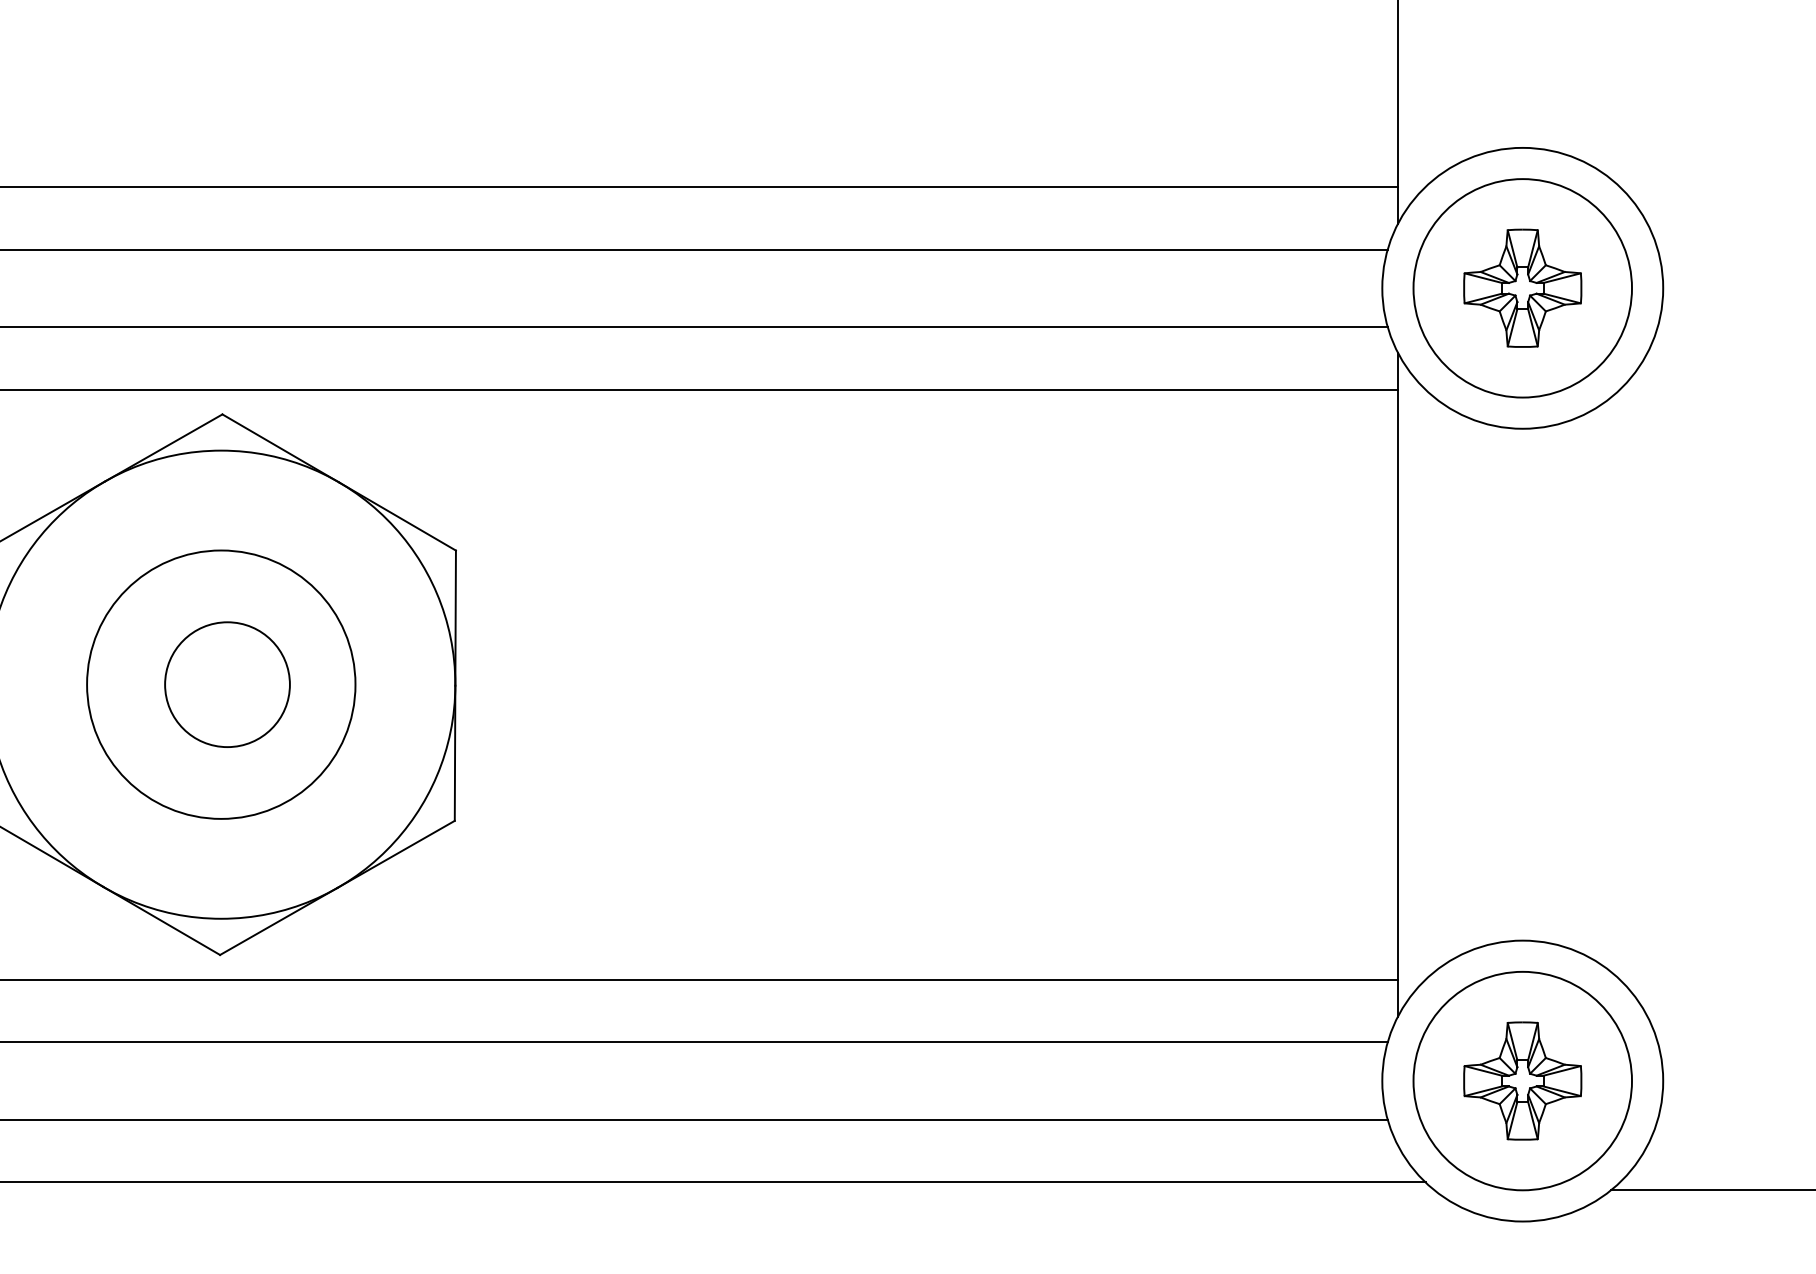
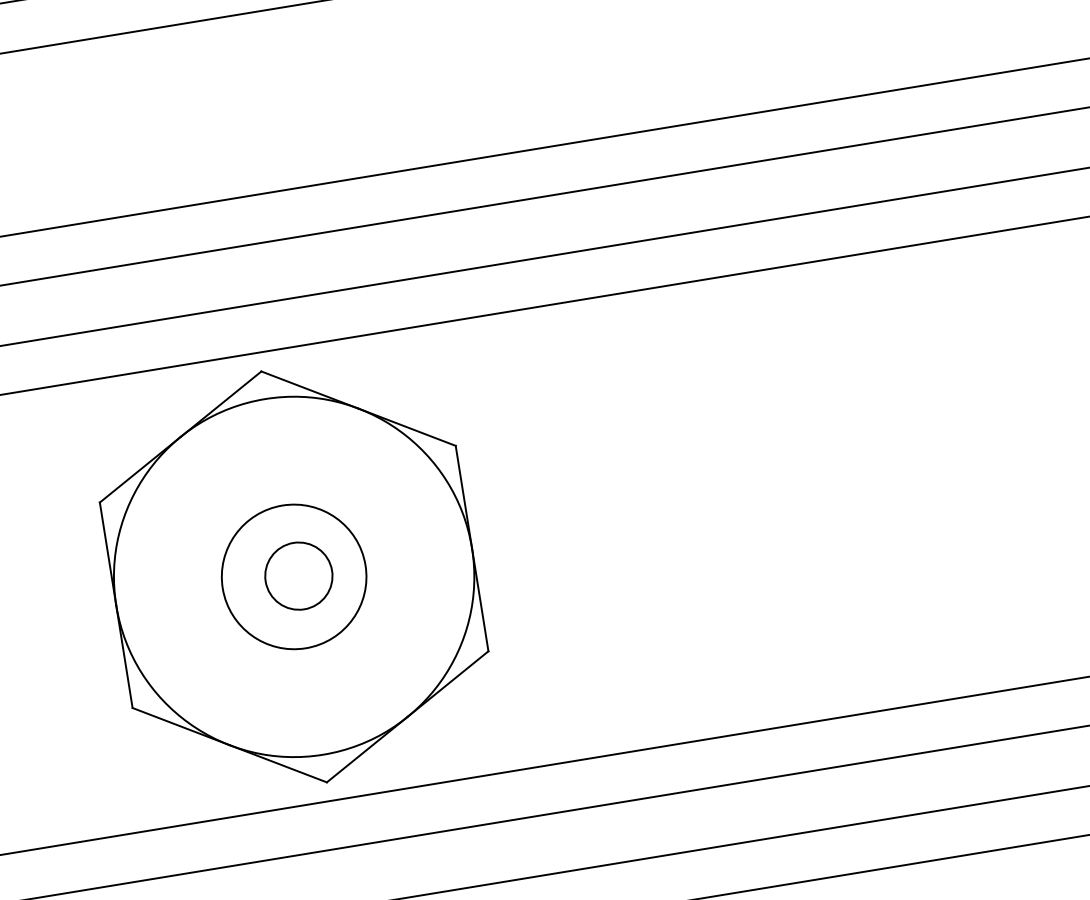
circle: (221, 684) -> (294, 576), size x0.7
circle: (227, 684) -> (298, 575), size x0.7

